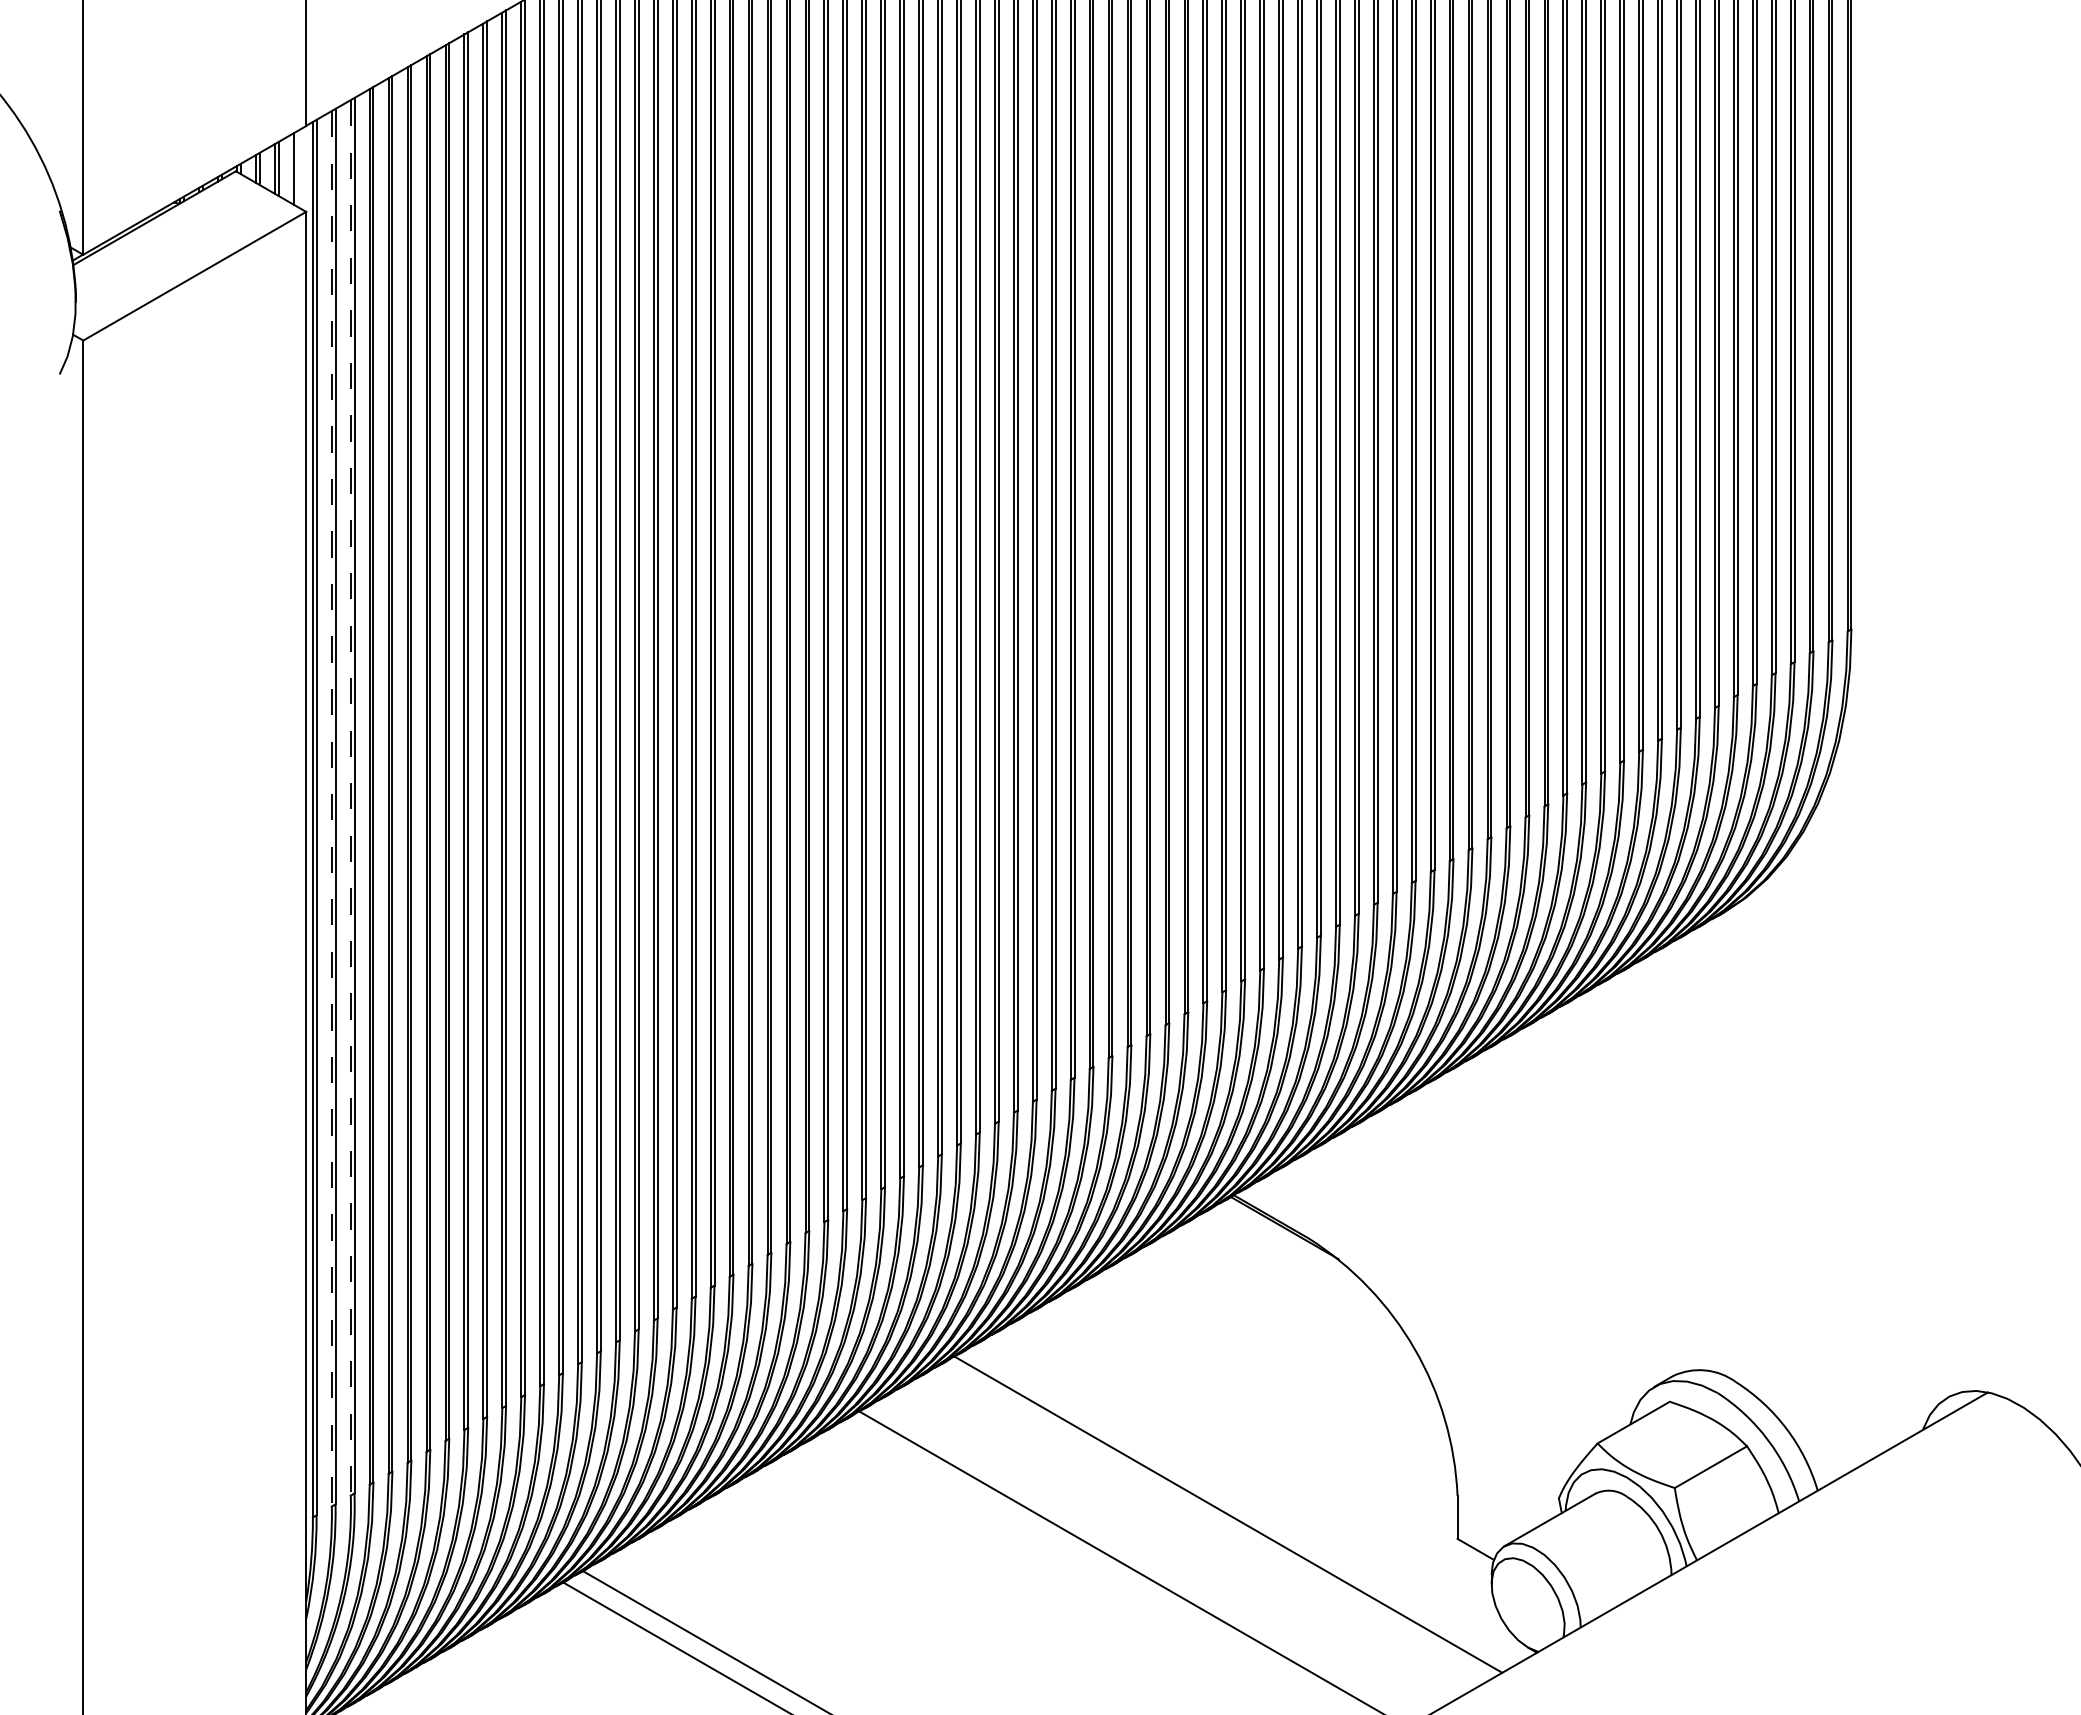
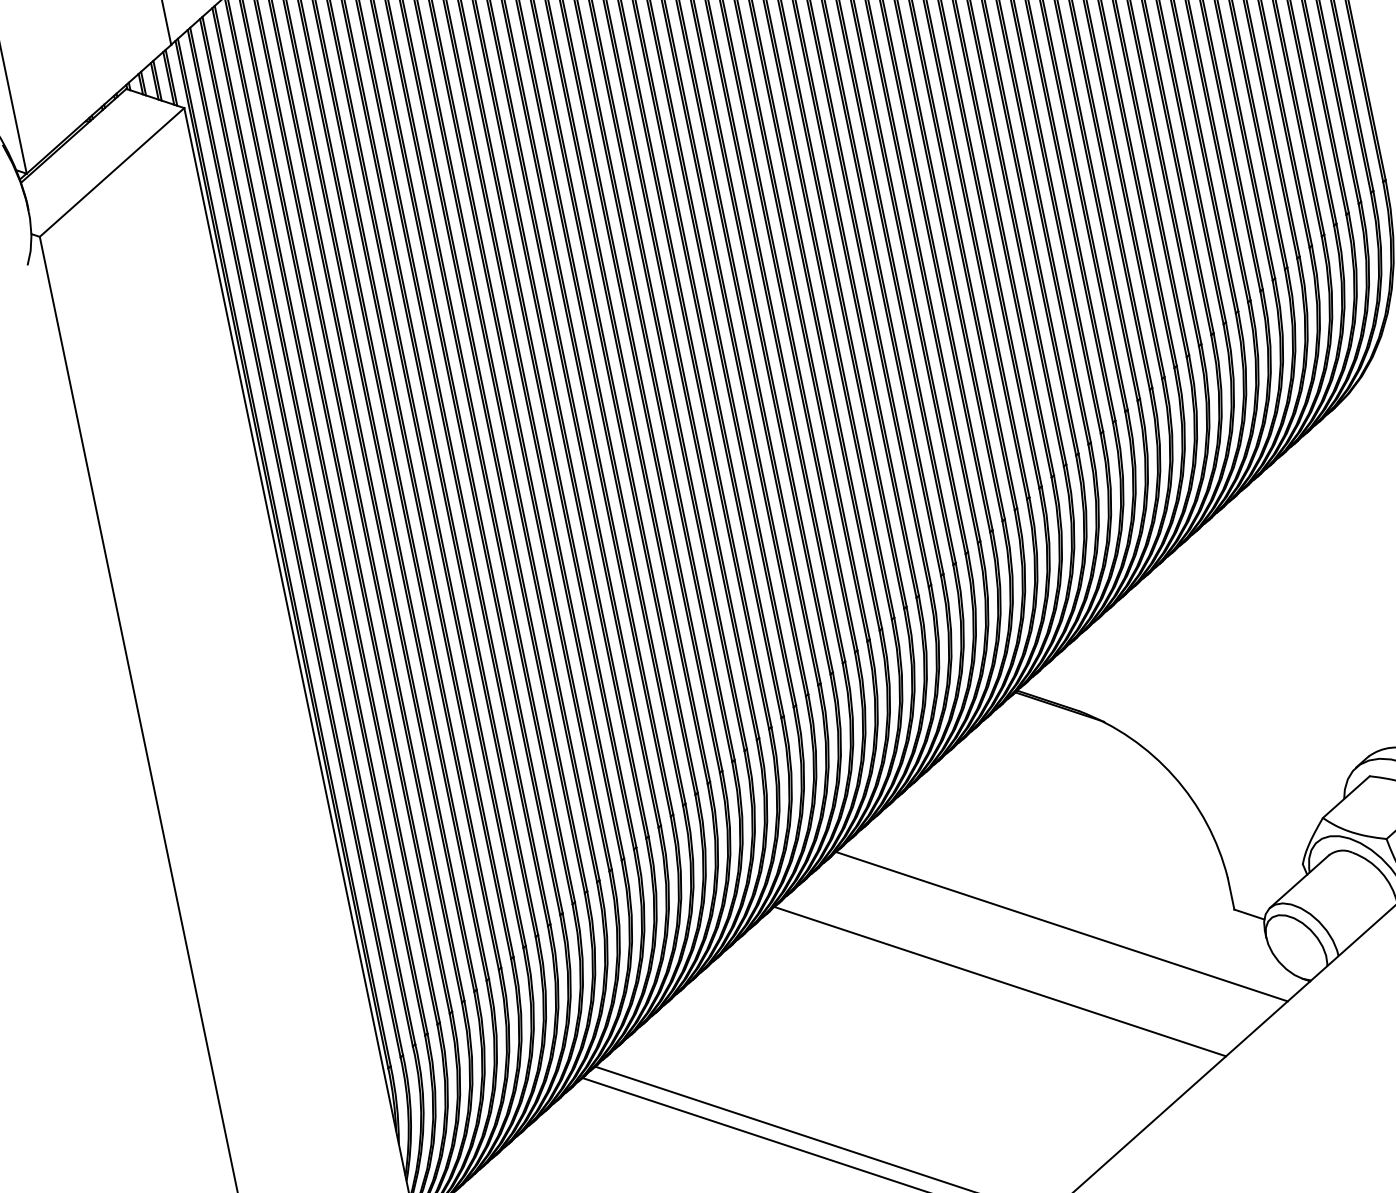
line: (297, 168) -> (171, 77), added
line: (350, 797) -> (306, 532), dashed -> solid
line: (331, 808) -> (293, 543), dashed -> solid

